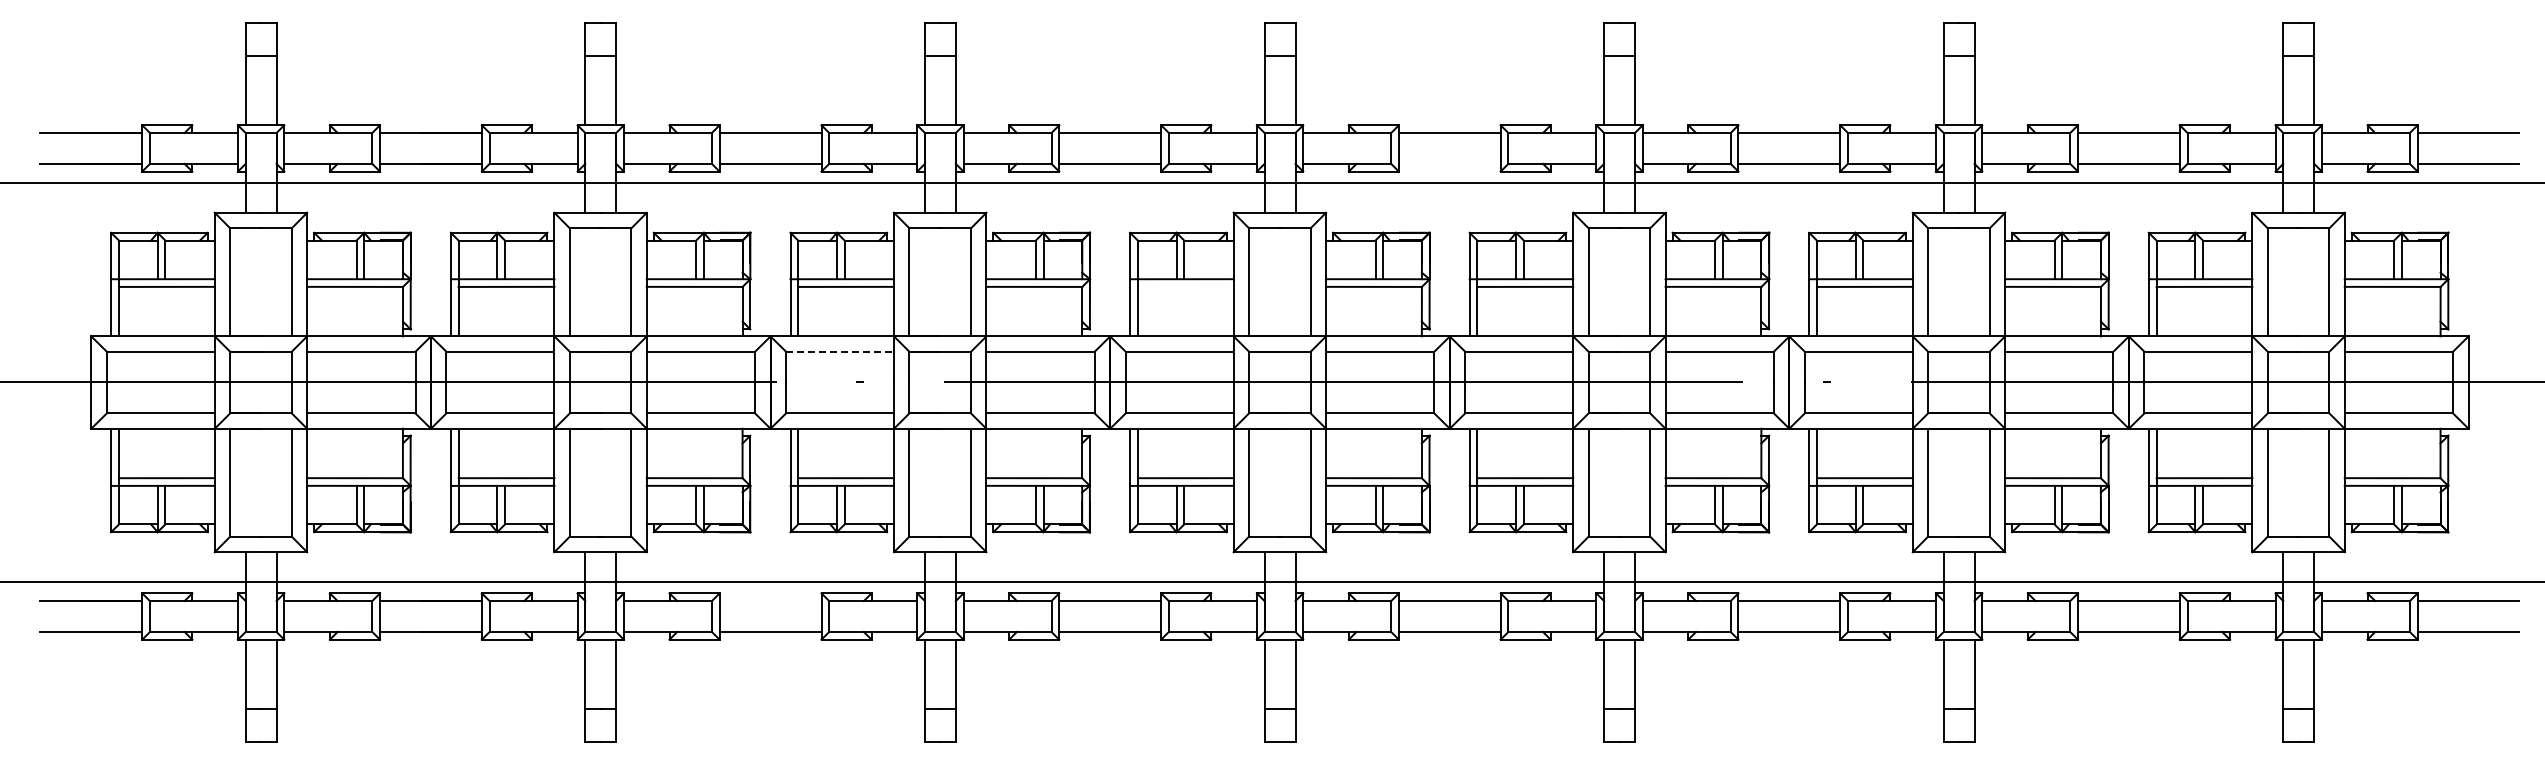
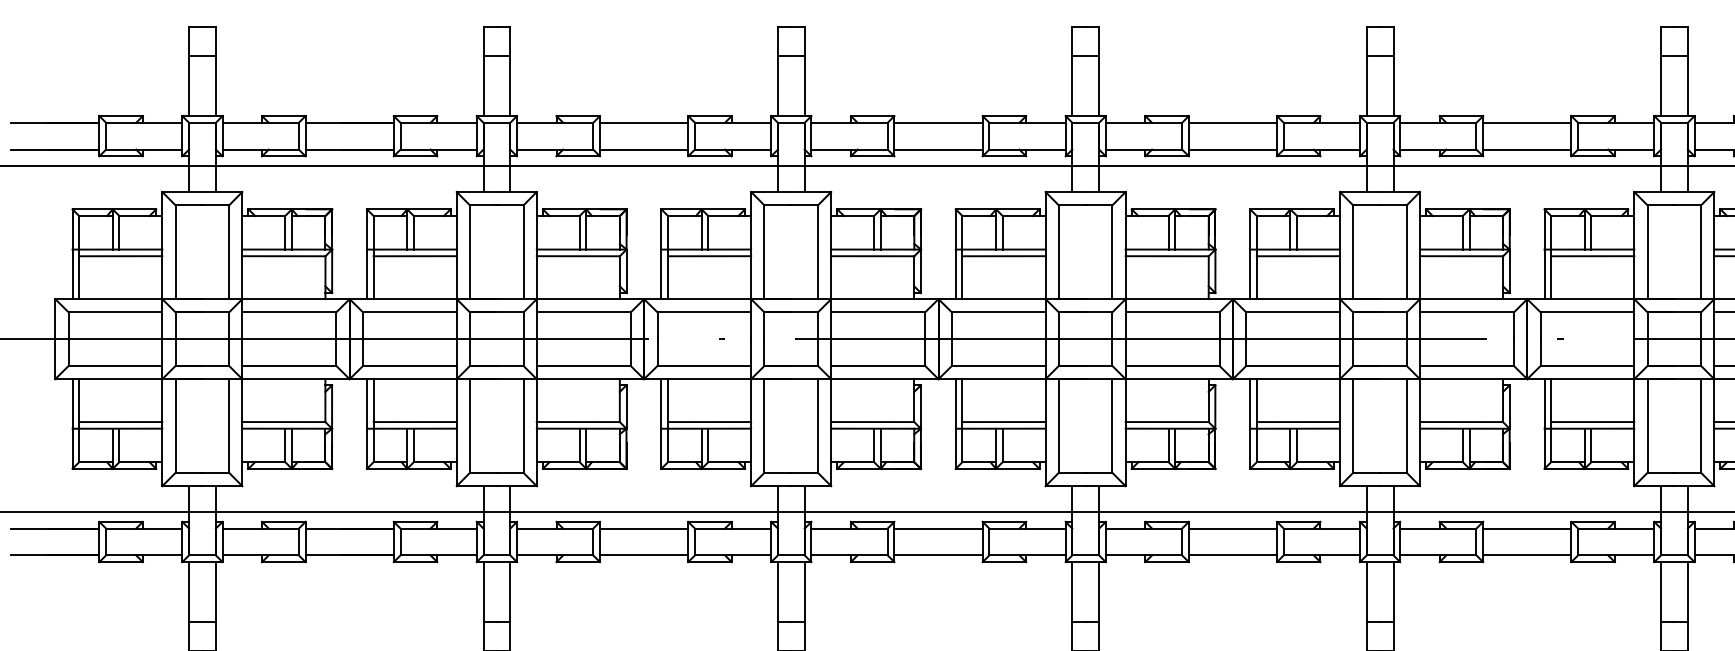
line: (1449, 163) -> (1232, 149), added
line: (1185, 286) -> (1003, 255), added
line: (840, 351) -> (704, 312), dashed -> solid
line: (770, 601) -> (644, 528), added

